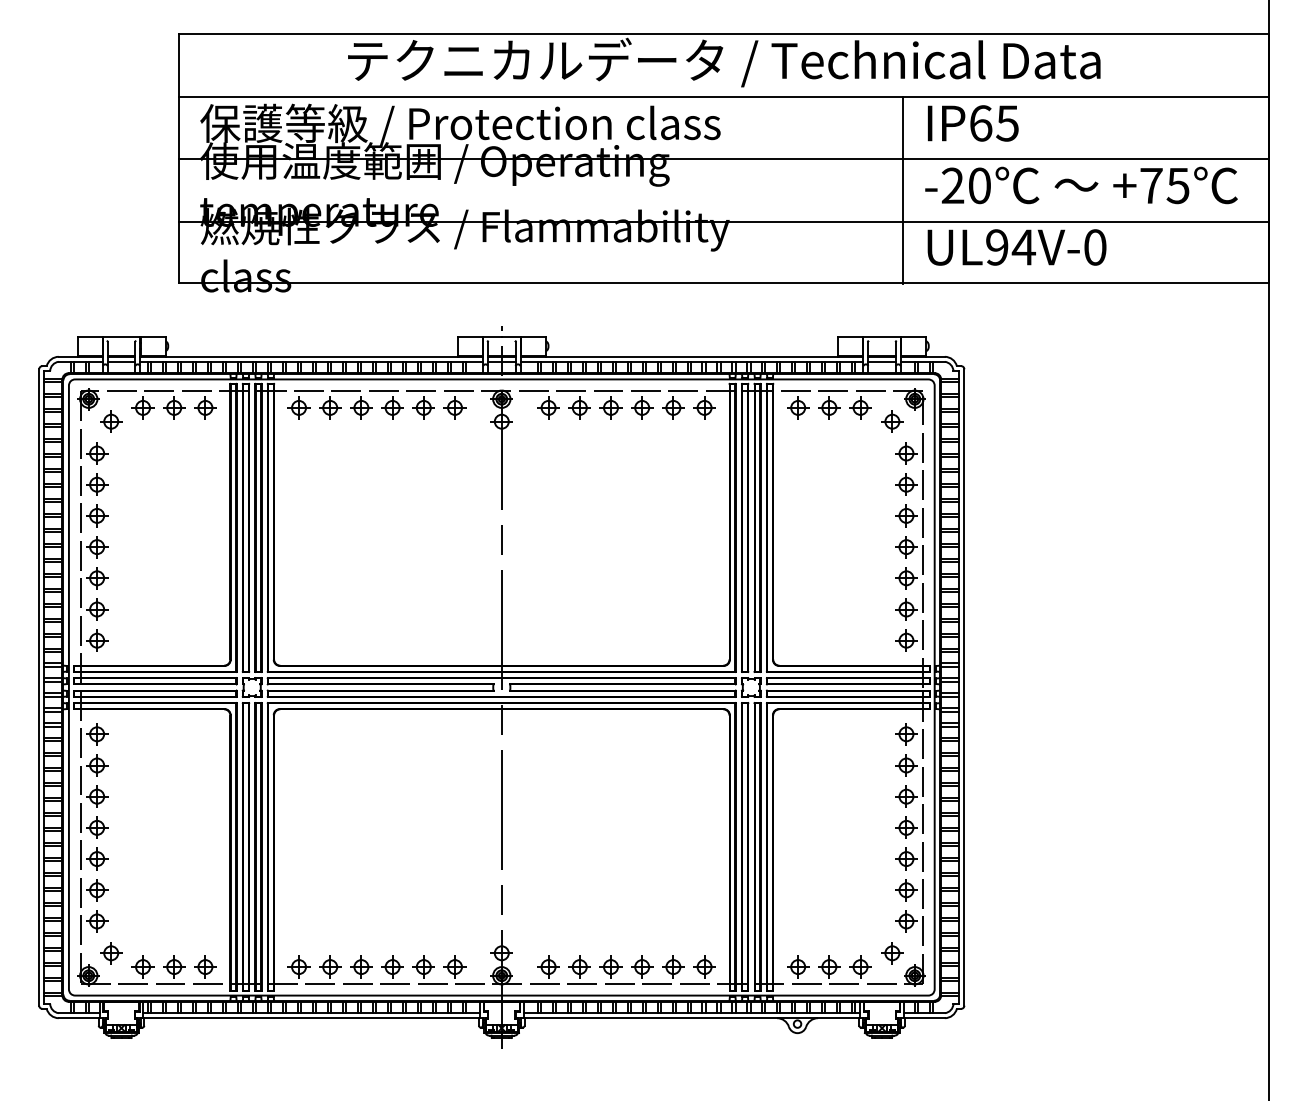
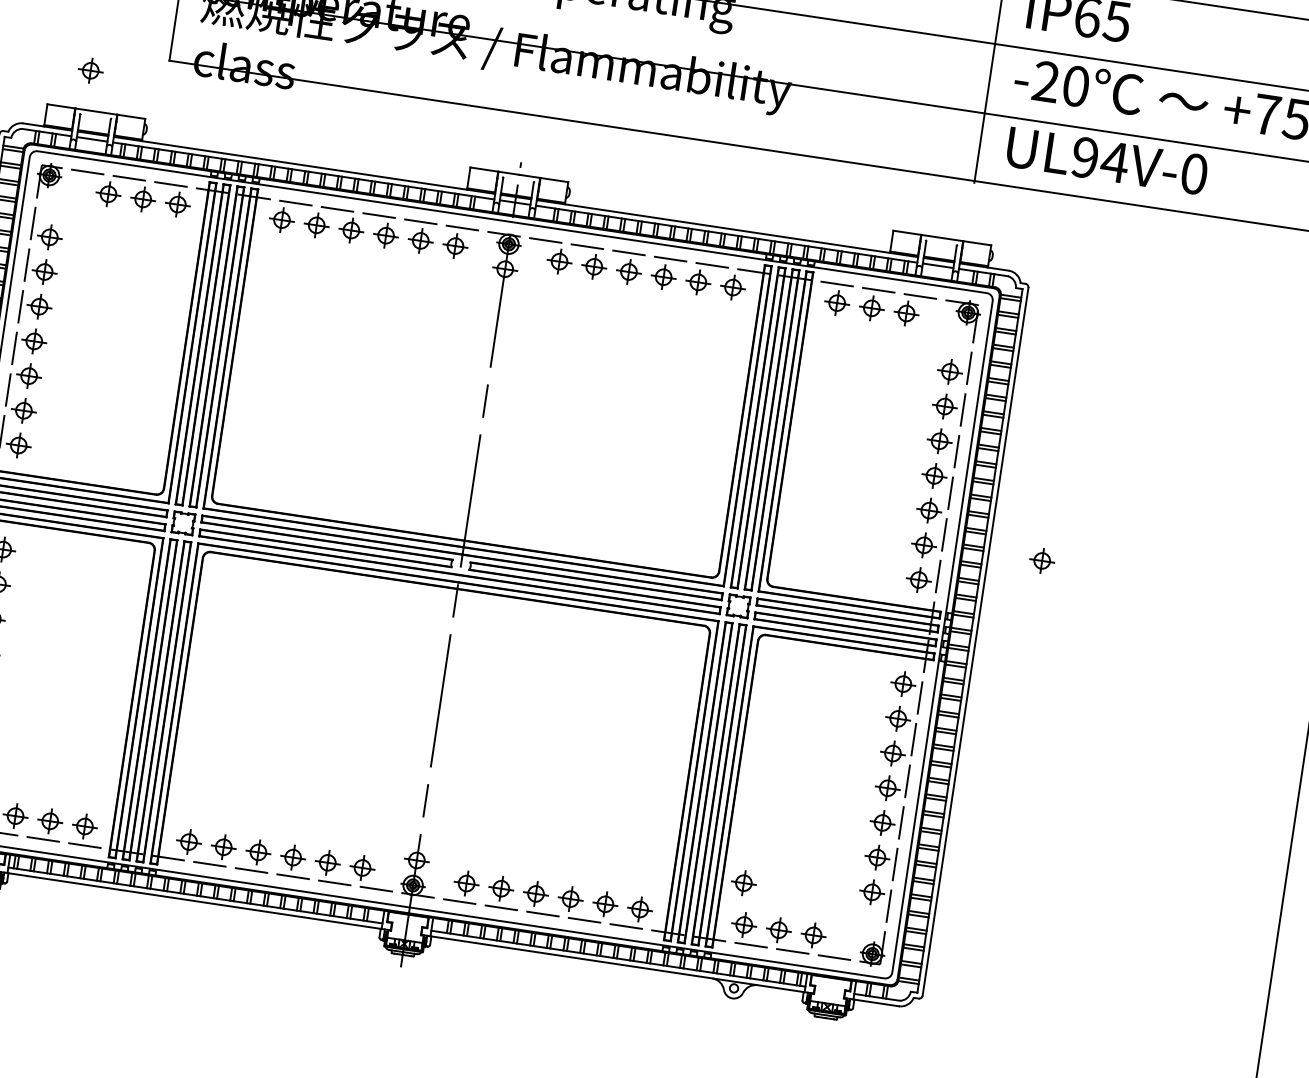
part: (111, 421) -> (91, 70), moved
part: (892, 421) -> (1042, 560), moved
part: (892, 953) -> (743, 883), moved

